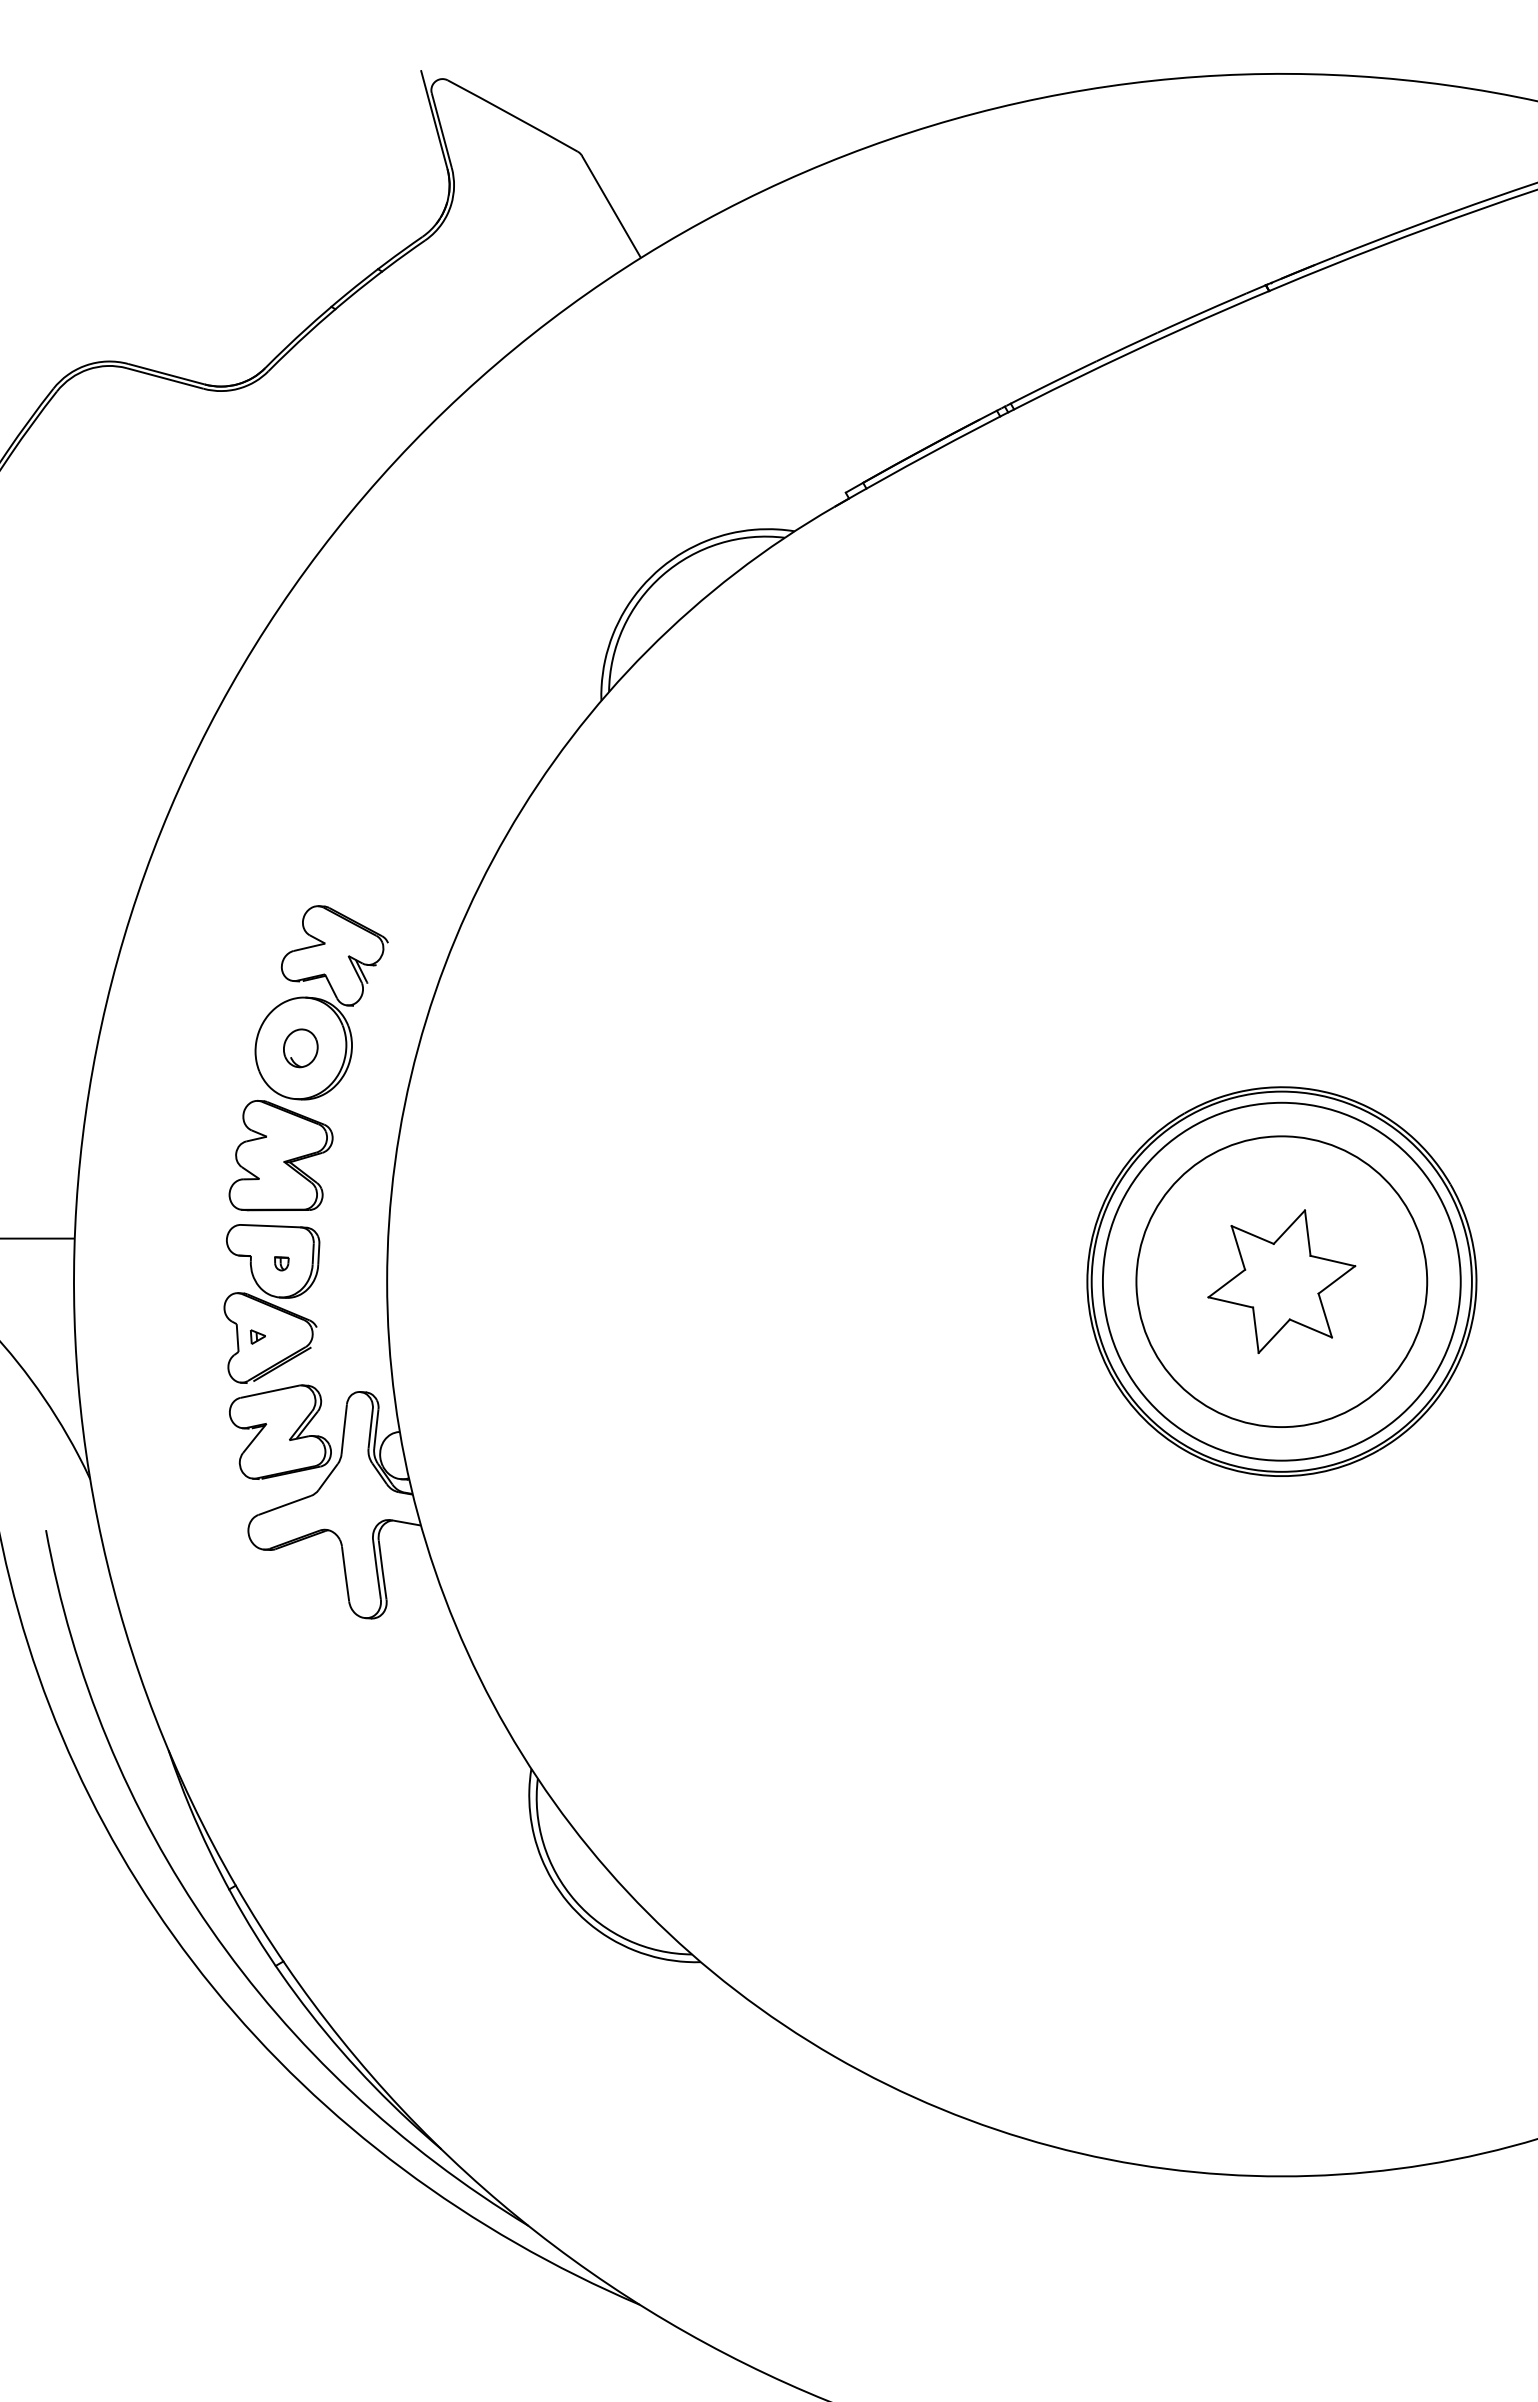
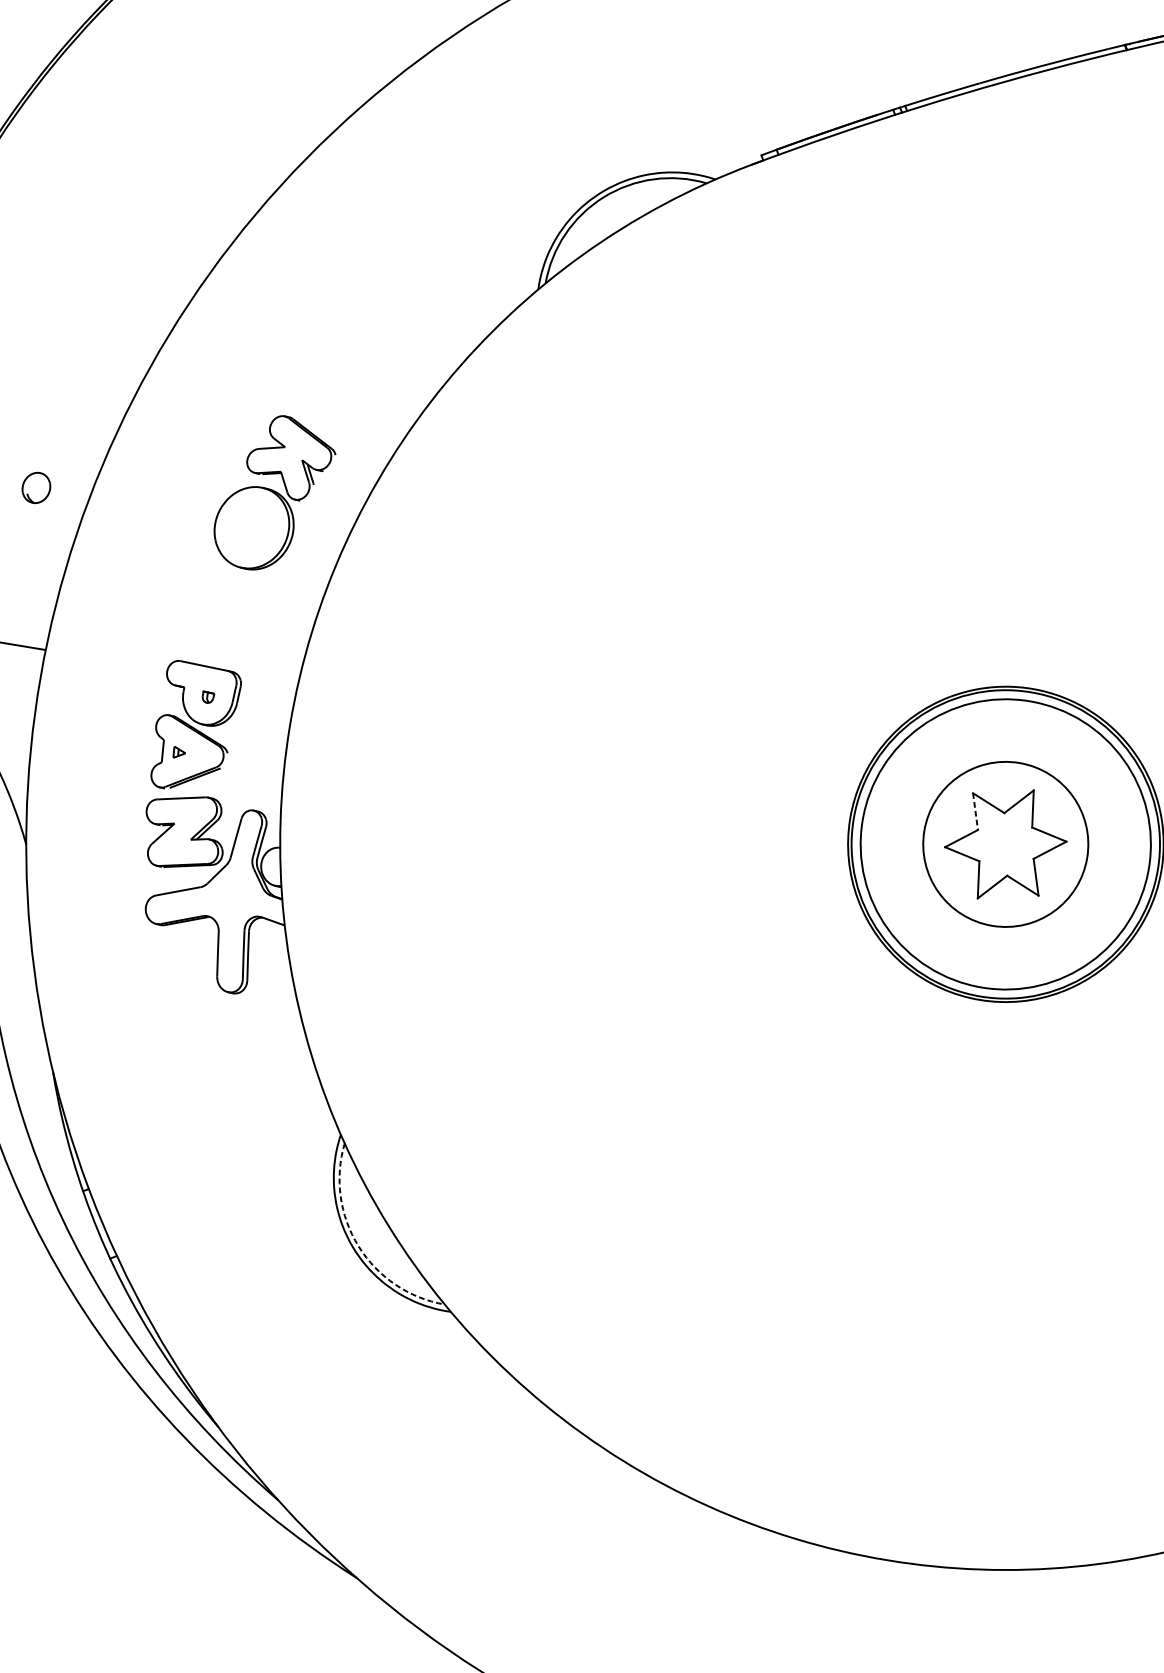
part: (300, 1048) -> (36, 488), moved
part: (280, 1155) -> (221, 610), removed
line: (1238, 1247) -> (975, 811), solid -> dashed
circle: (1281, 1281) -> (1005, 844), size x0.7
arc: (575, 1901) -> (358, 1246), solid -> dashed

